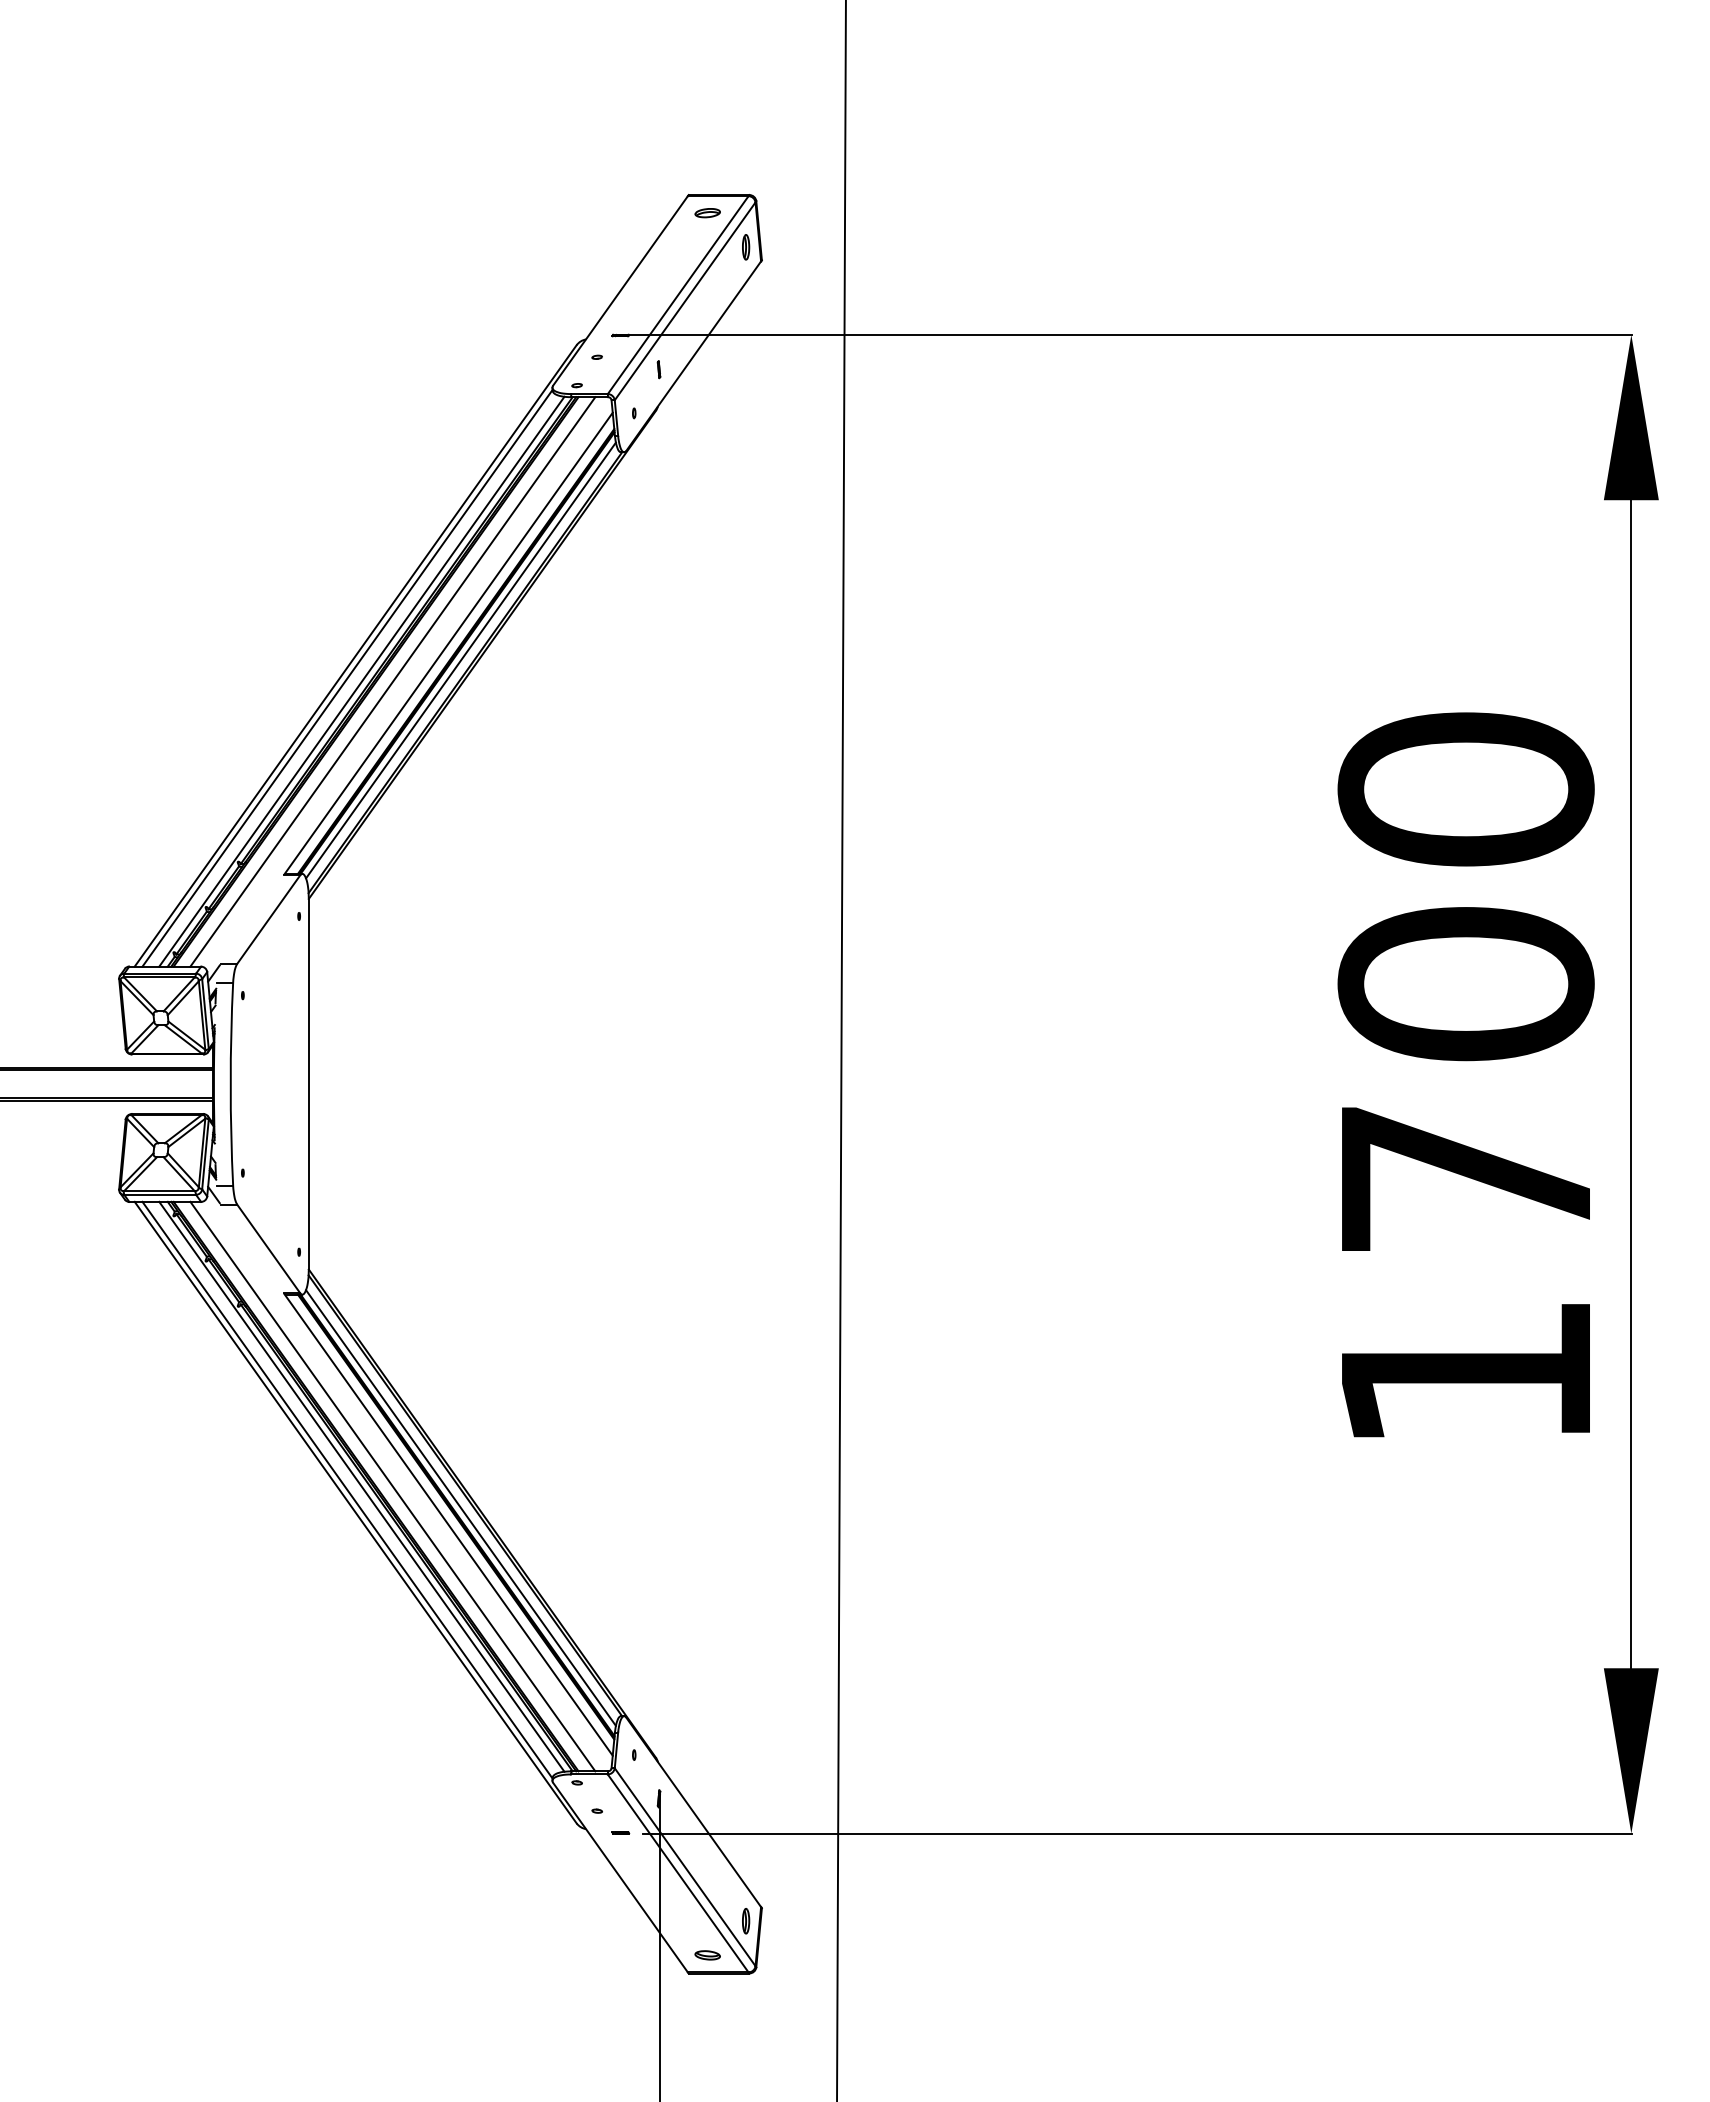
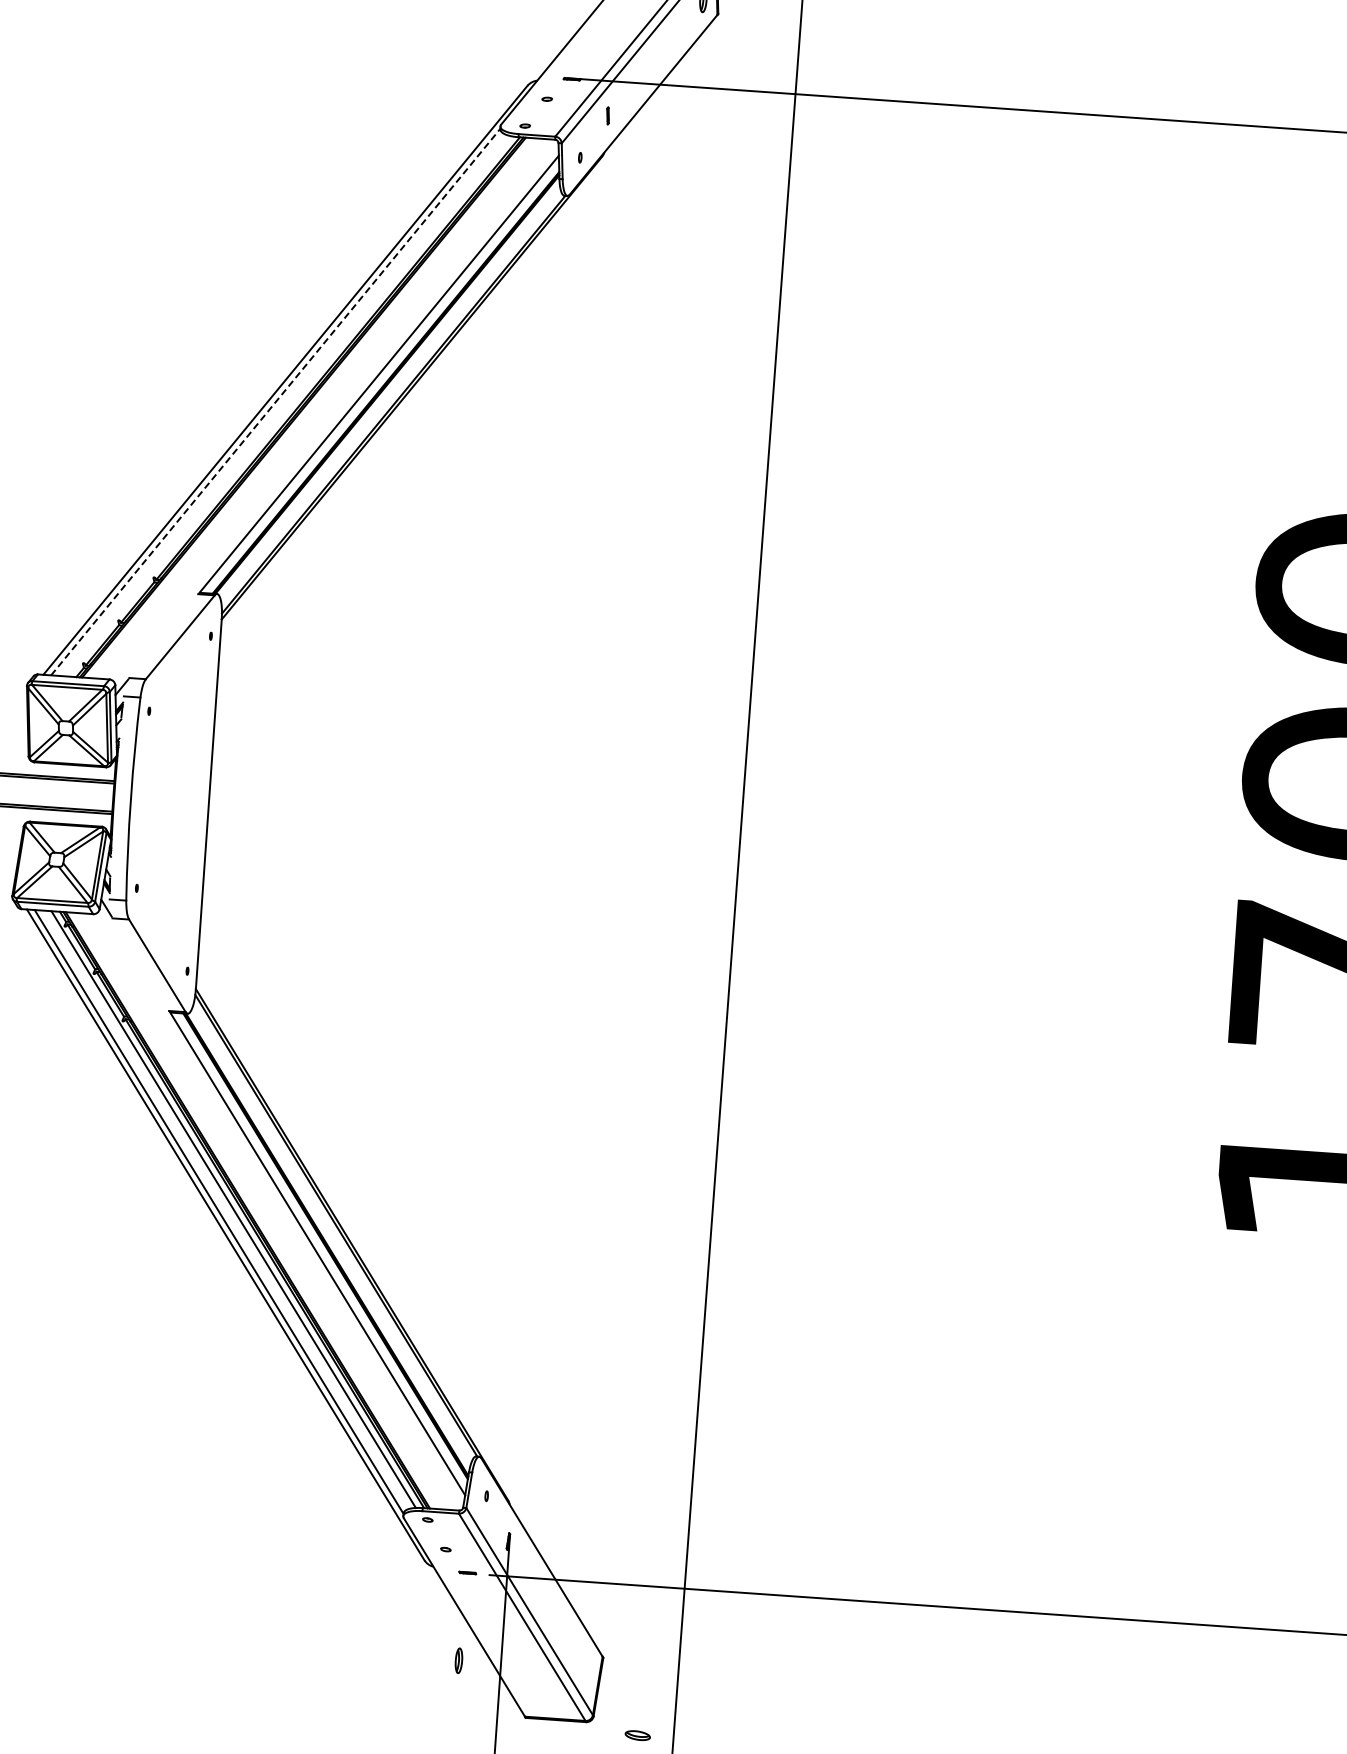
line: (460, 660) -> (389, 392), removed
line: (347, 678) -> (275, 402), solid -> dashed
line: (361, 681) -> (289, 406), removed
line: (392, 681) -> (320, 408), removed
line: (392, 1486) -> (264, 1211), removed
line: (460, 1507) -> (330, 1237), removed
part: (746, 1921) -> (459, 1661), moved
part: (707, 1955) -> (637, 1735), moved

